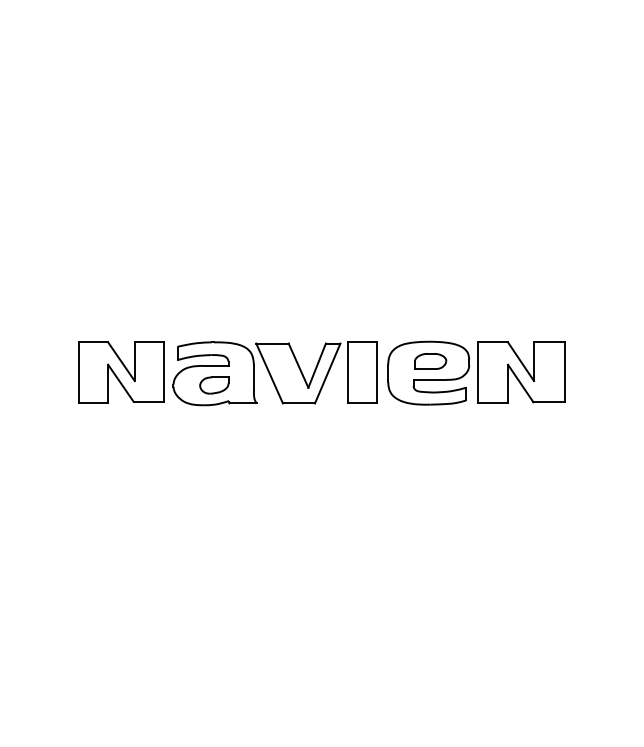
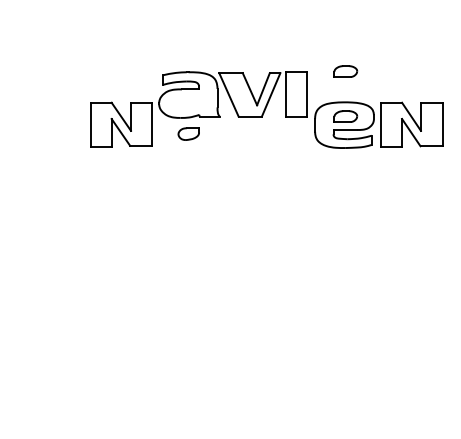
part: (430, 299) -> (345, 71), added
part: (274, 373) -> (232, 94), moved

